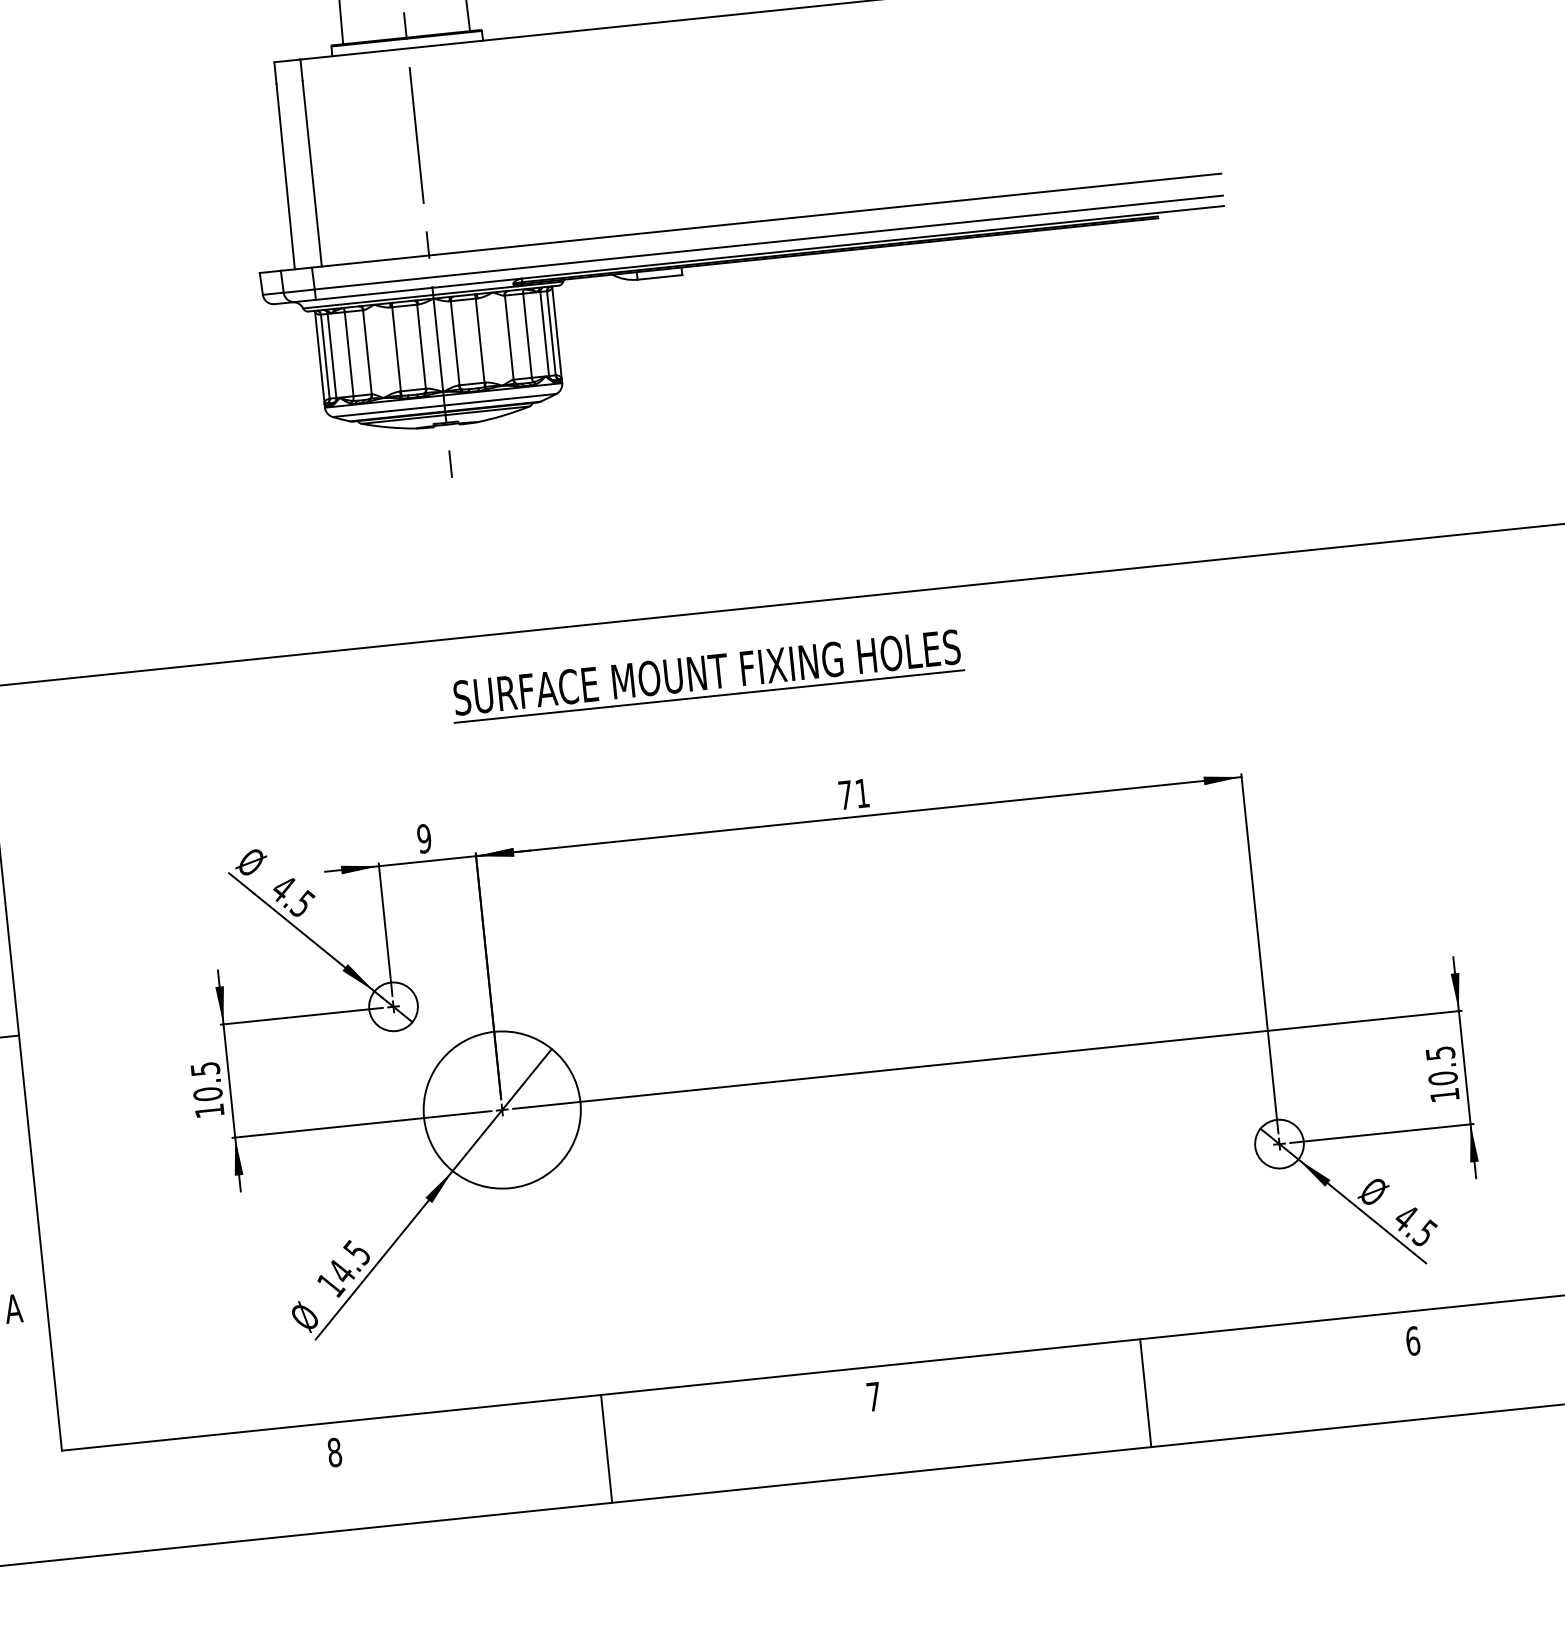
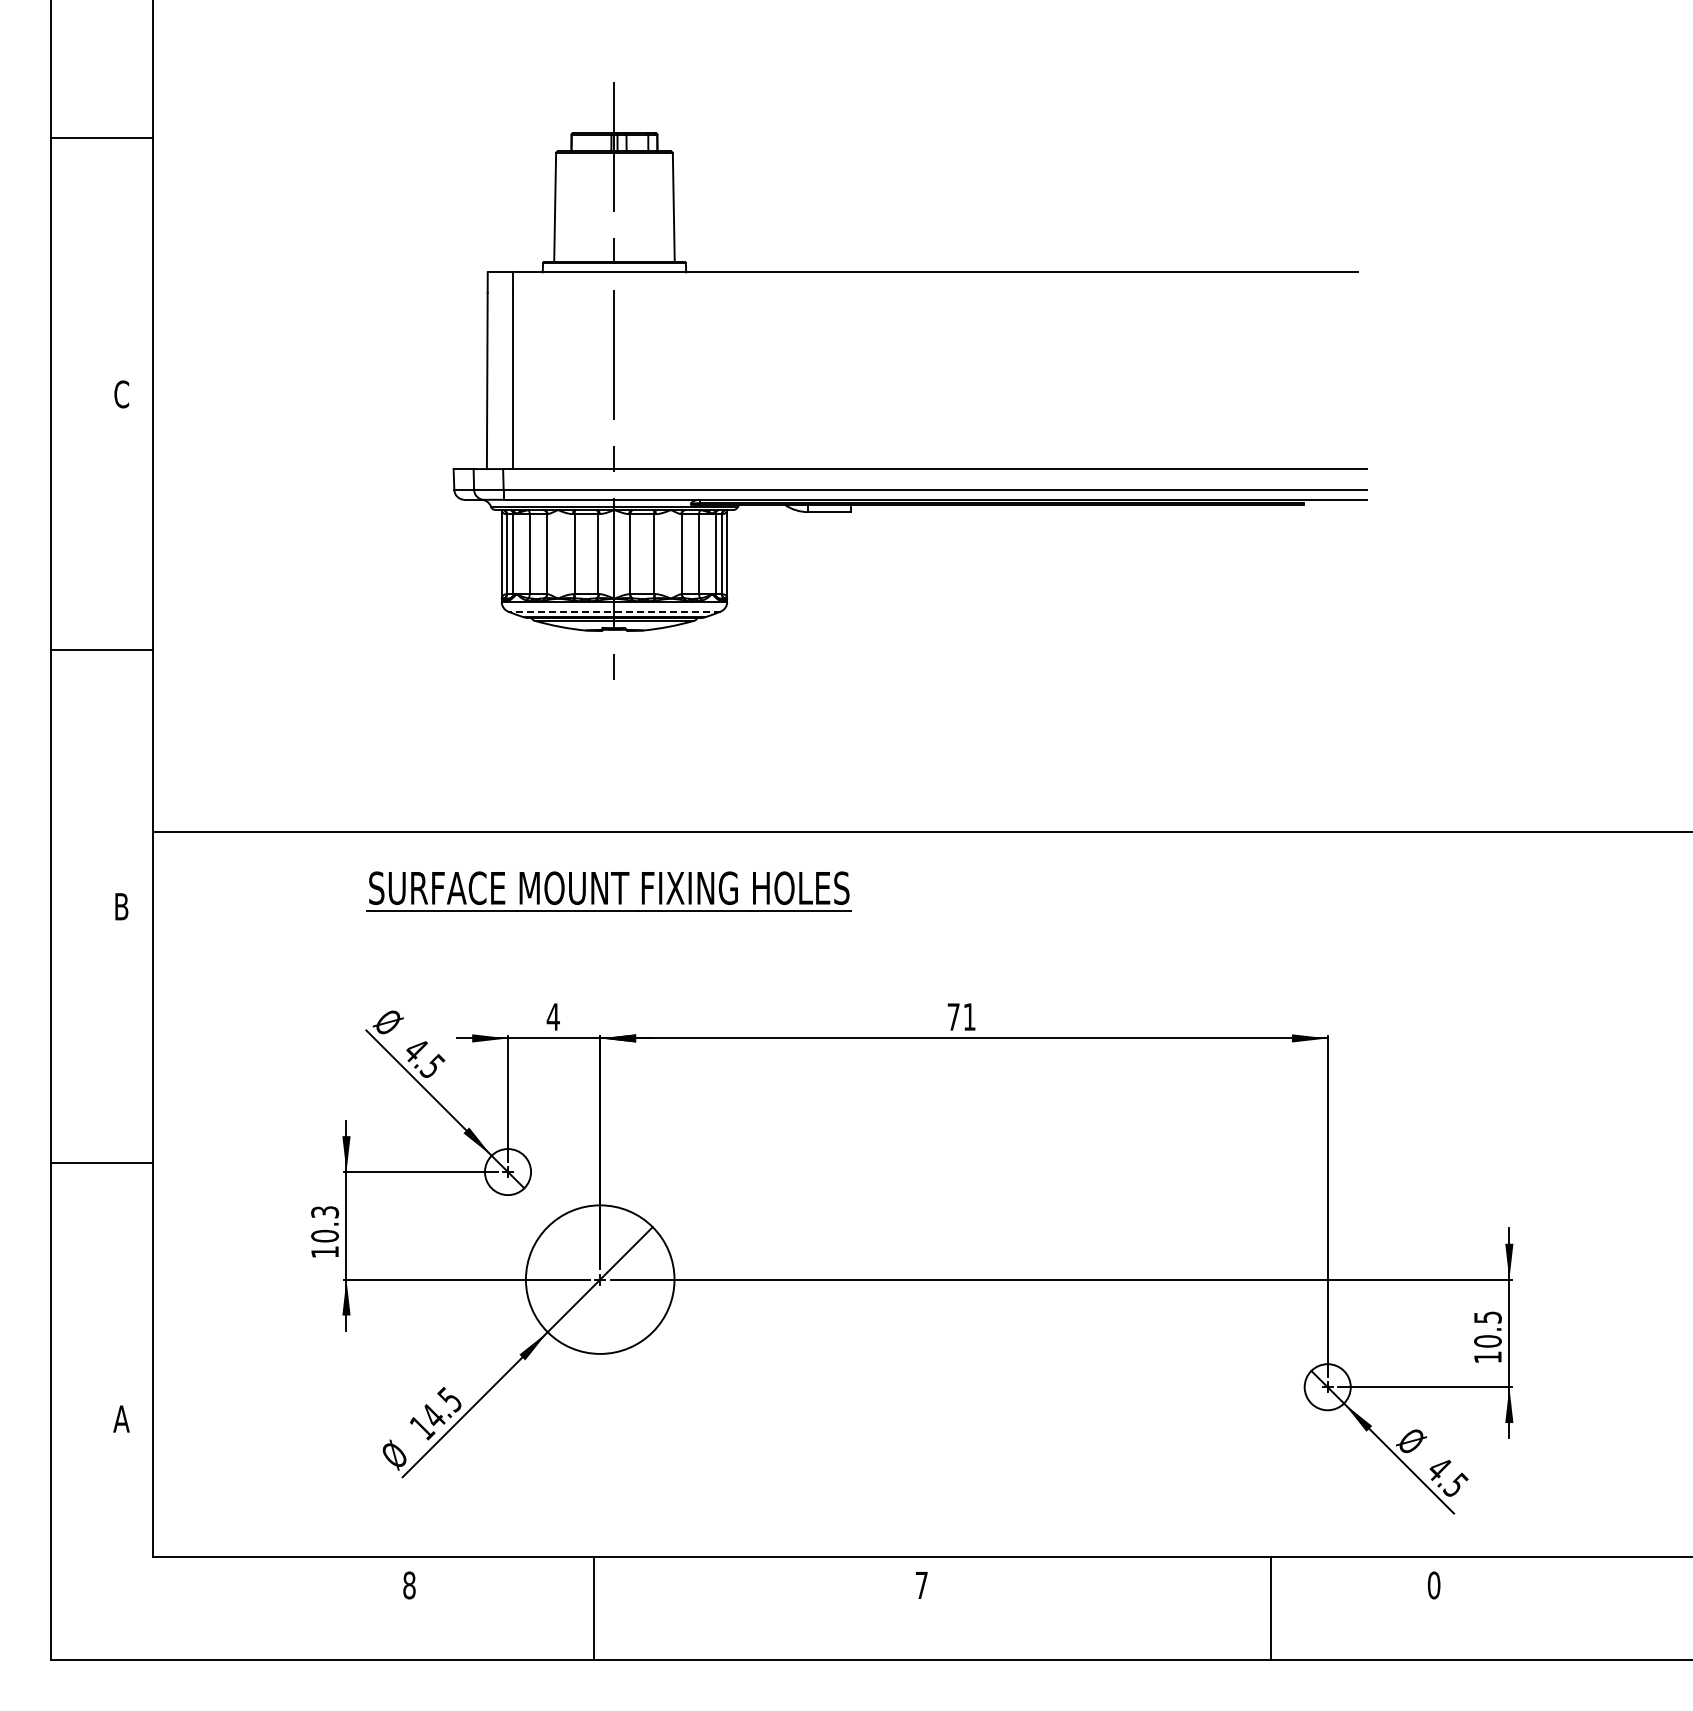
line: (443, 405) -> (613, 611), solid -> dashed
part: (706, 676) -> (608, 891), moved
text: (423, 839) -> (552, 1017), 9 -> 4
text: (204, 1068) -> (324, 1211), 10.5 -> 10.3
text: (1412, 1341) -> (1433, 1585), 6 -> 0
line: (1145, 1393) -> (1270, 1608), moved
line: (606, 1448) -> (594, 1608), moved

